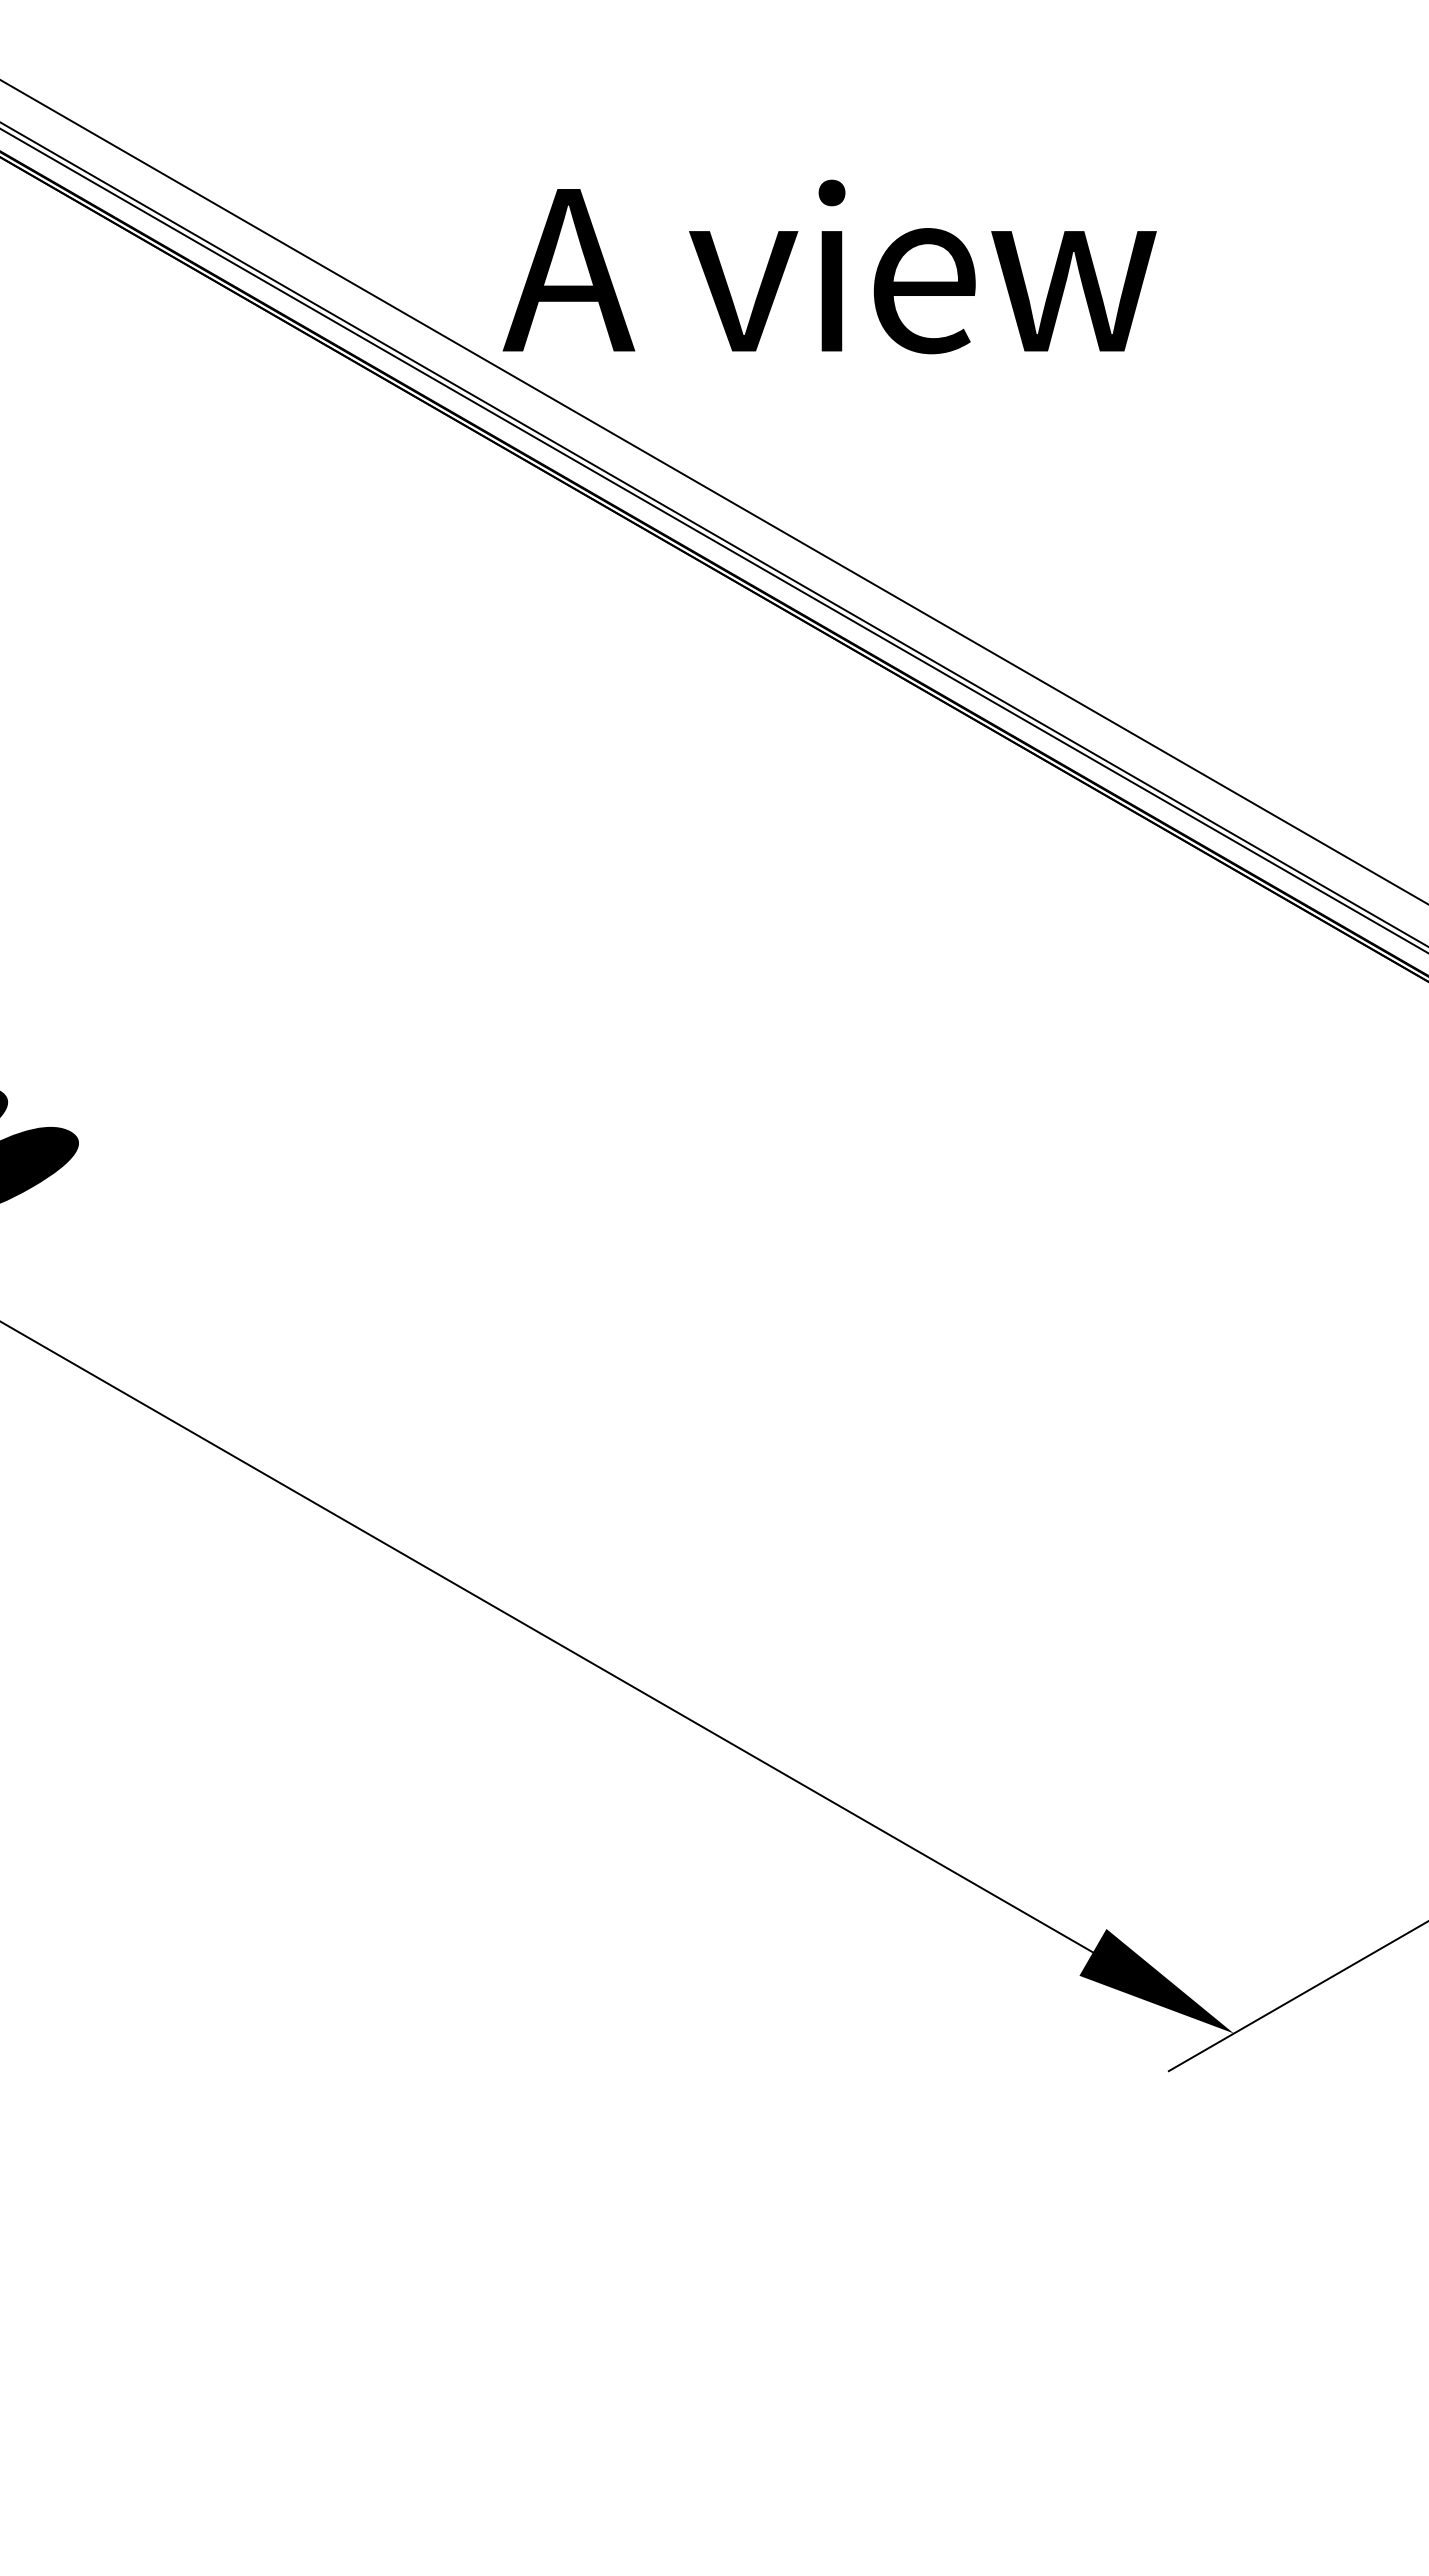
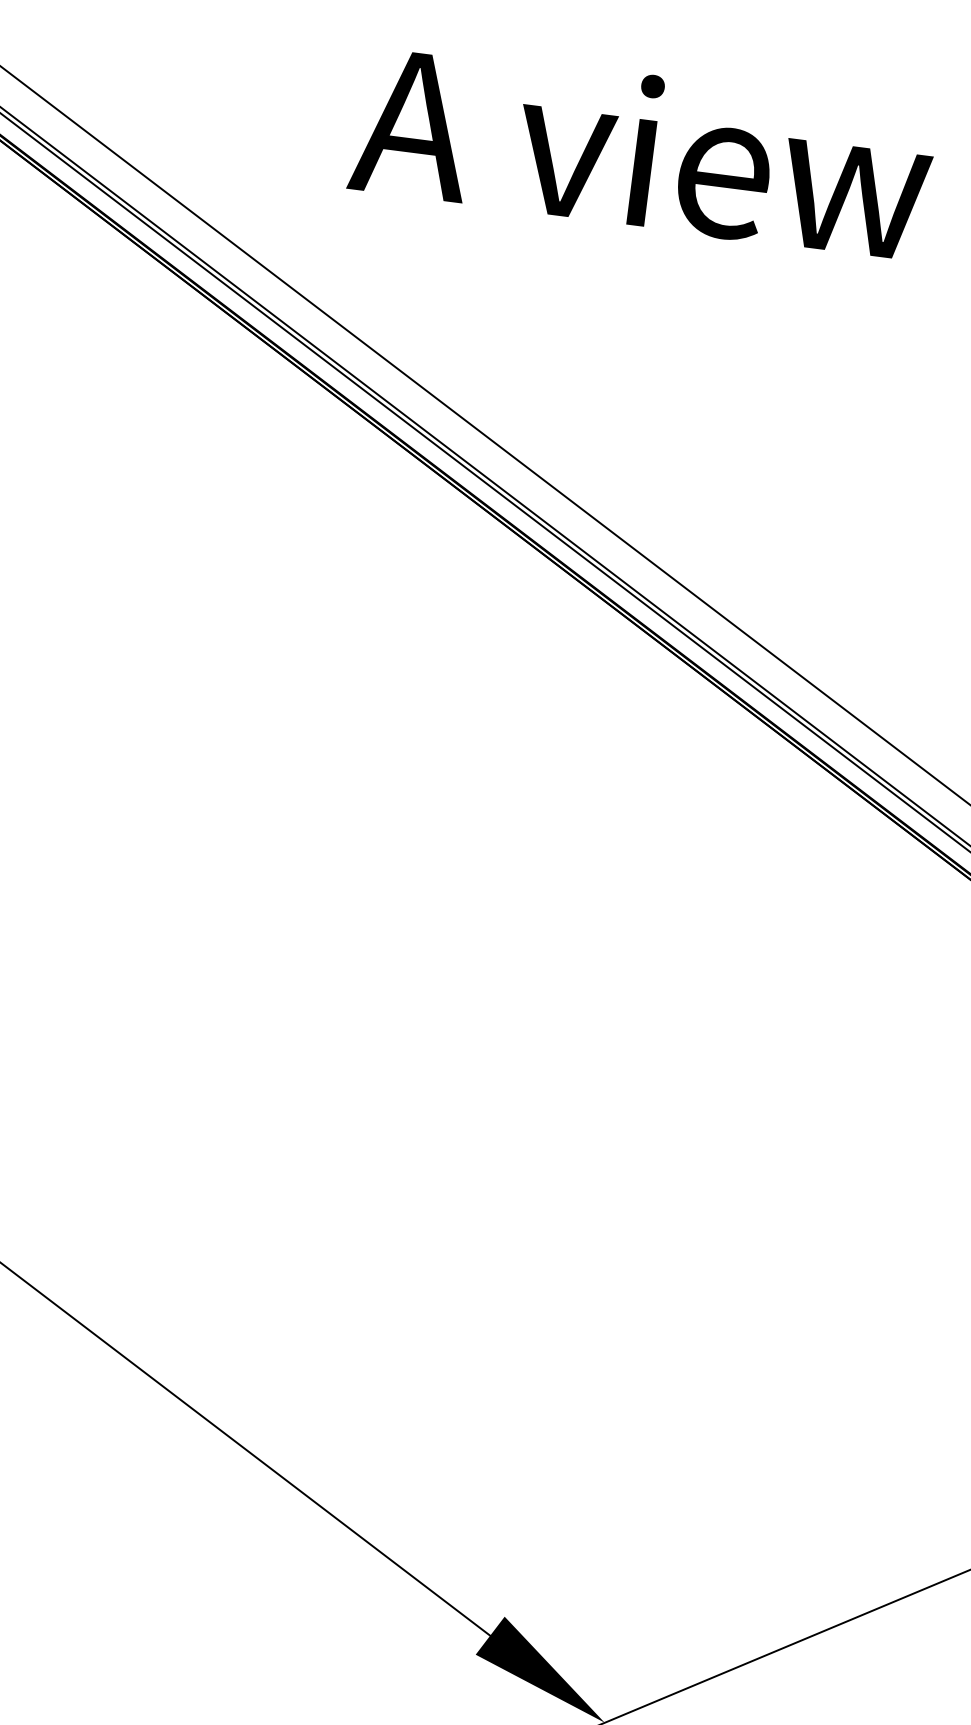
text: (829, 266) -> (642, 150), moved

